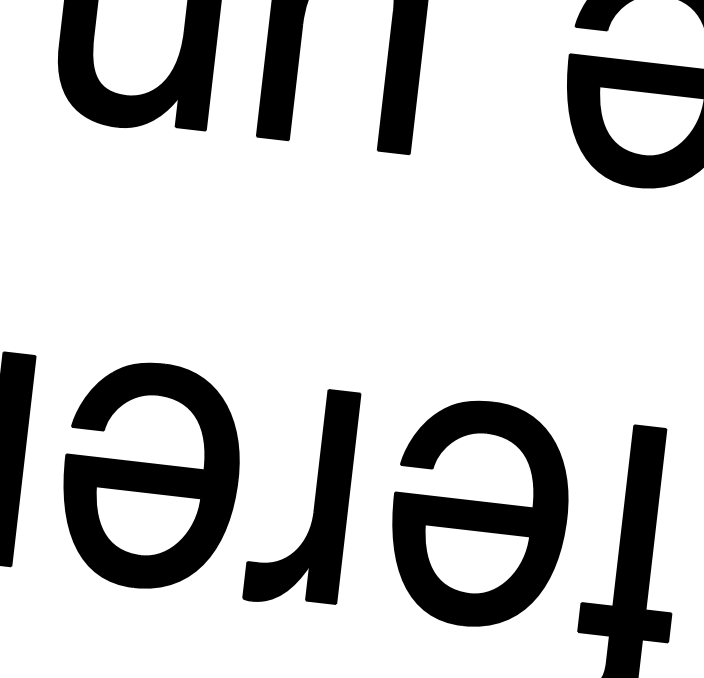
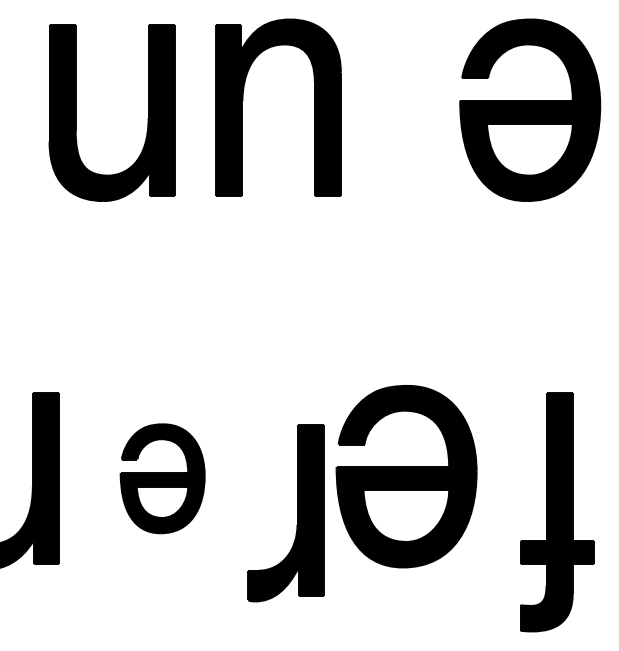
part: (150, 475) -> (162, 478), size x0.6
part: (315, 498) -> (297, 513), moved
part: (479, 513) -> (406, 476), moved

